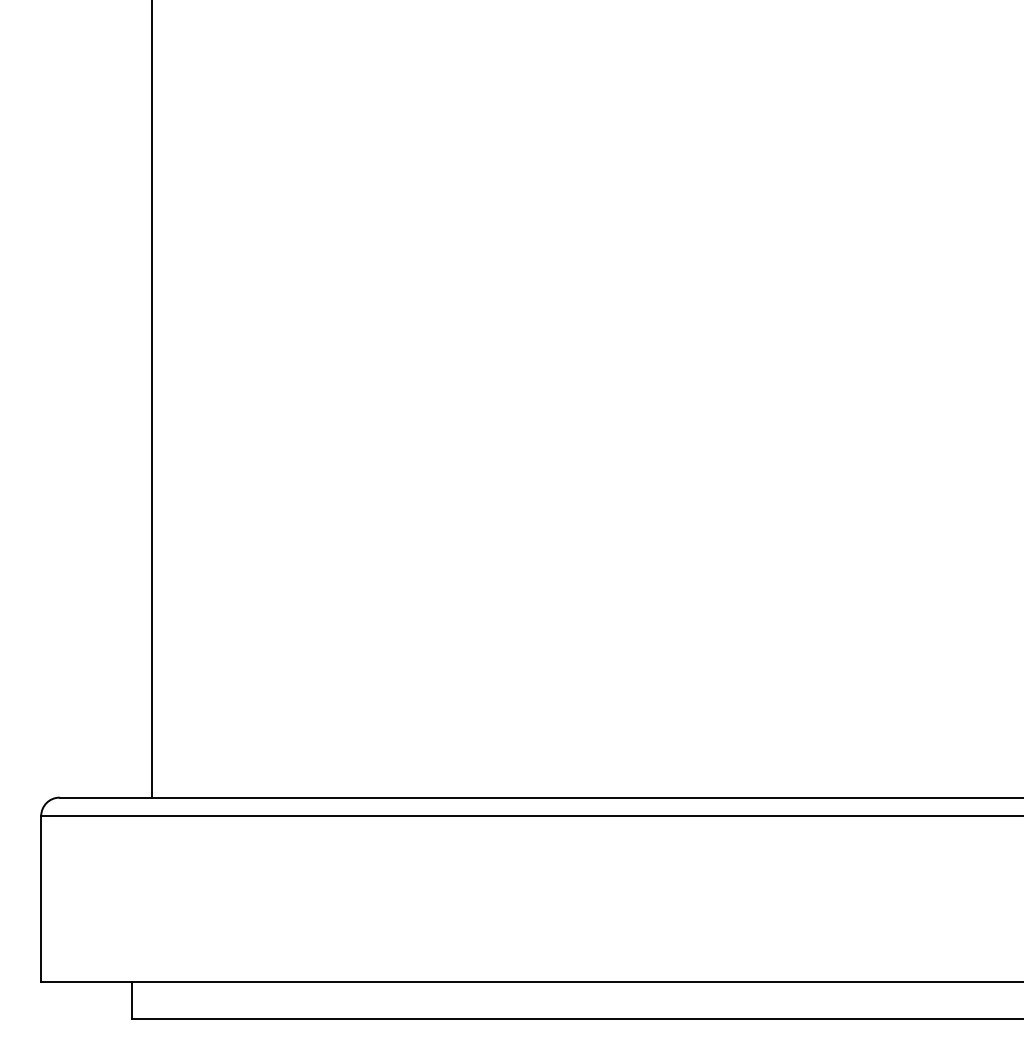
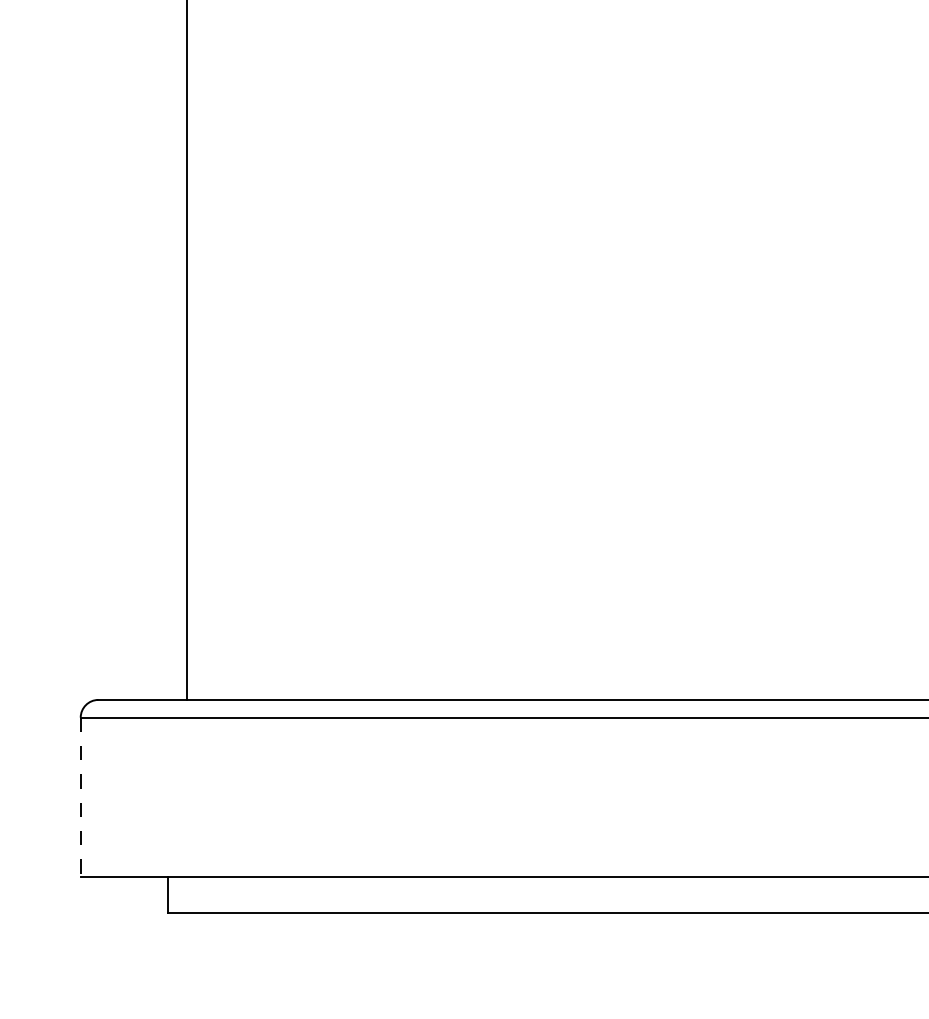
line: (41, 899) -> (81, 797), solid -> dashed

